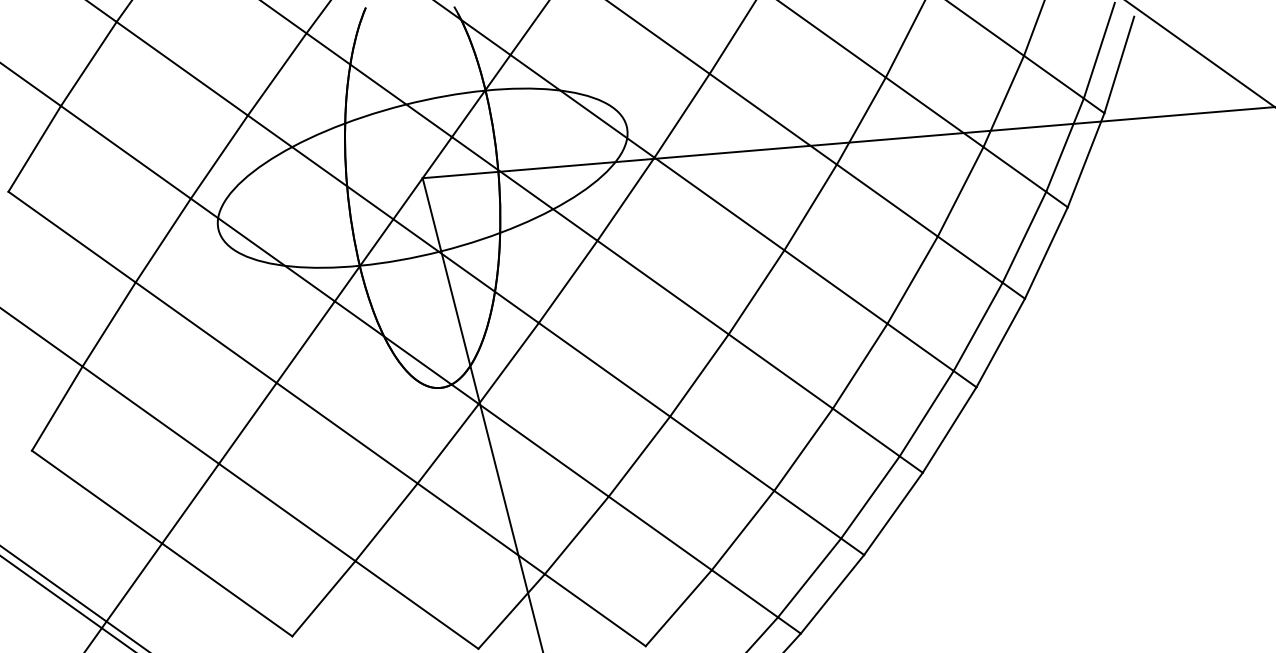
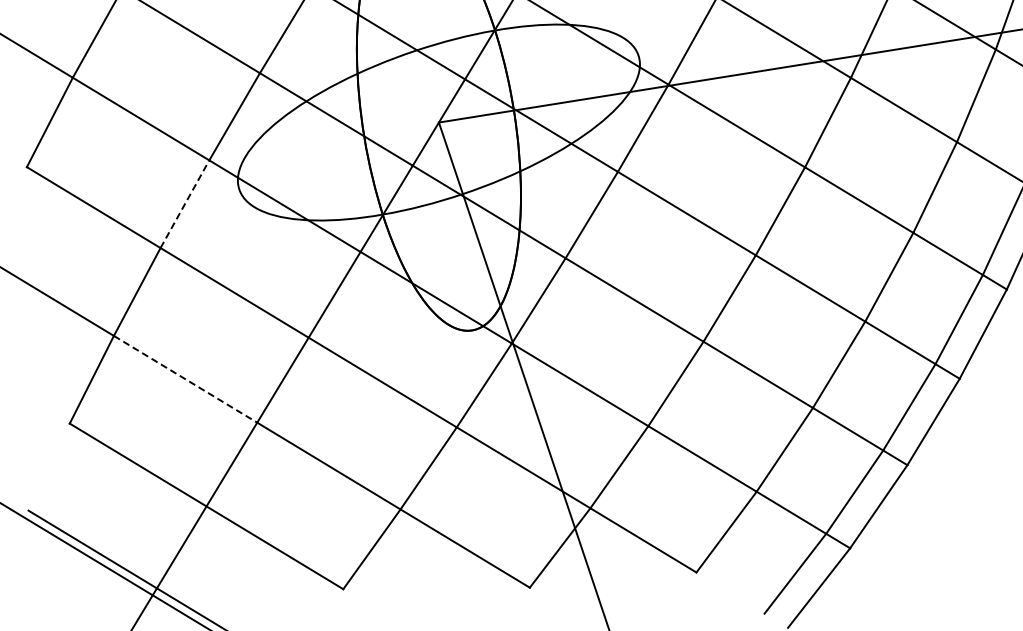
line: (163, 240) -> (185, 204), solid -> dashed
line: (150, 415) -> (185, 379), solid -> dashed

